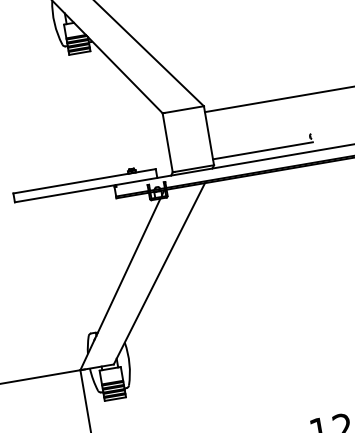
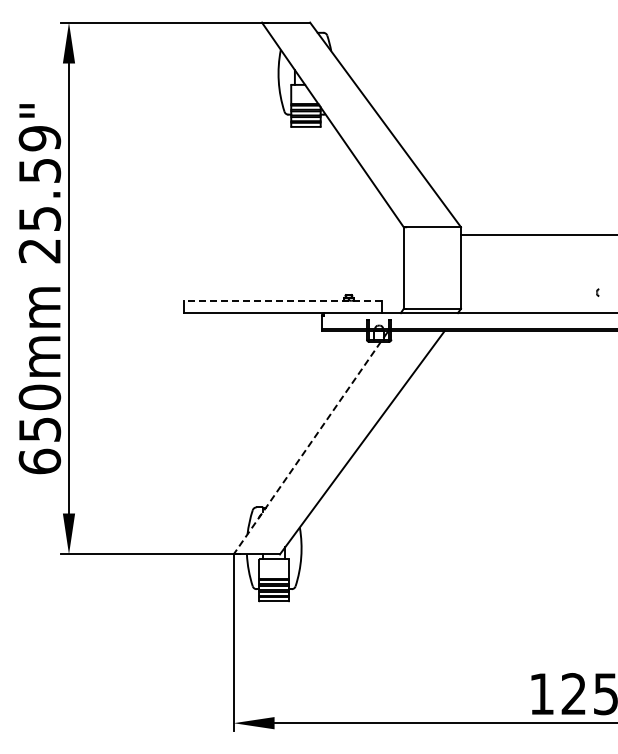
line: (262, 150) -> (529, 300), removed
line: (84, 181) -> (282, 300), solid -> dashed
line: (120, 284) -> (307, 448), solid -> dashed

